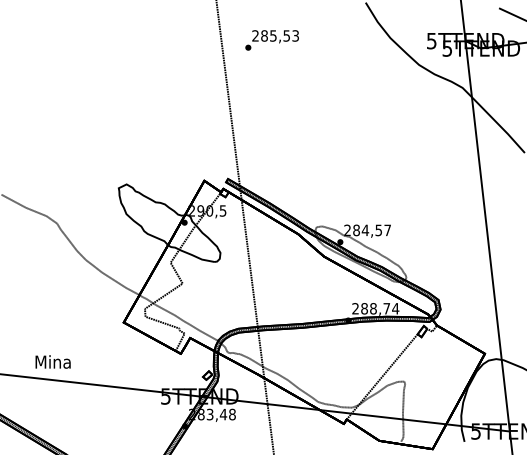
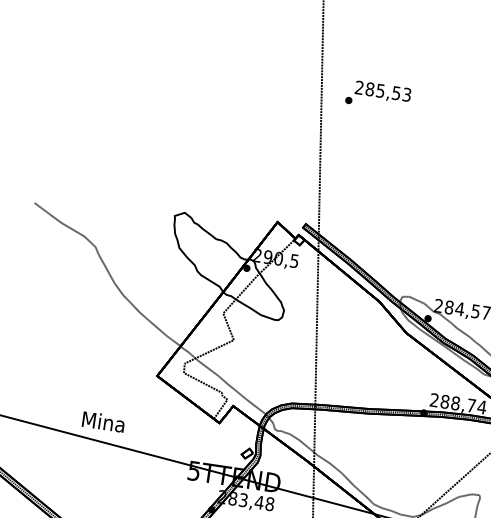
text: (271, 40) -> (377, 95), moved
text: (52, 361) -> (102, 421), moved

